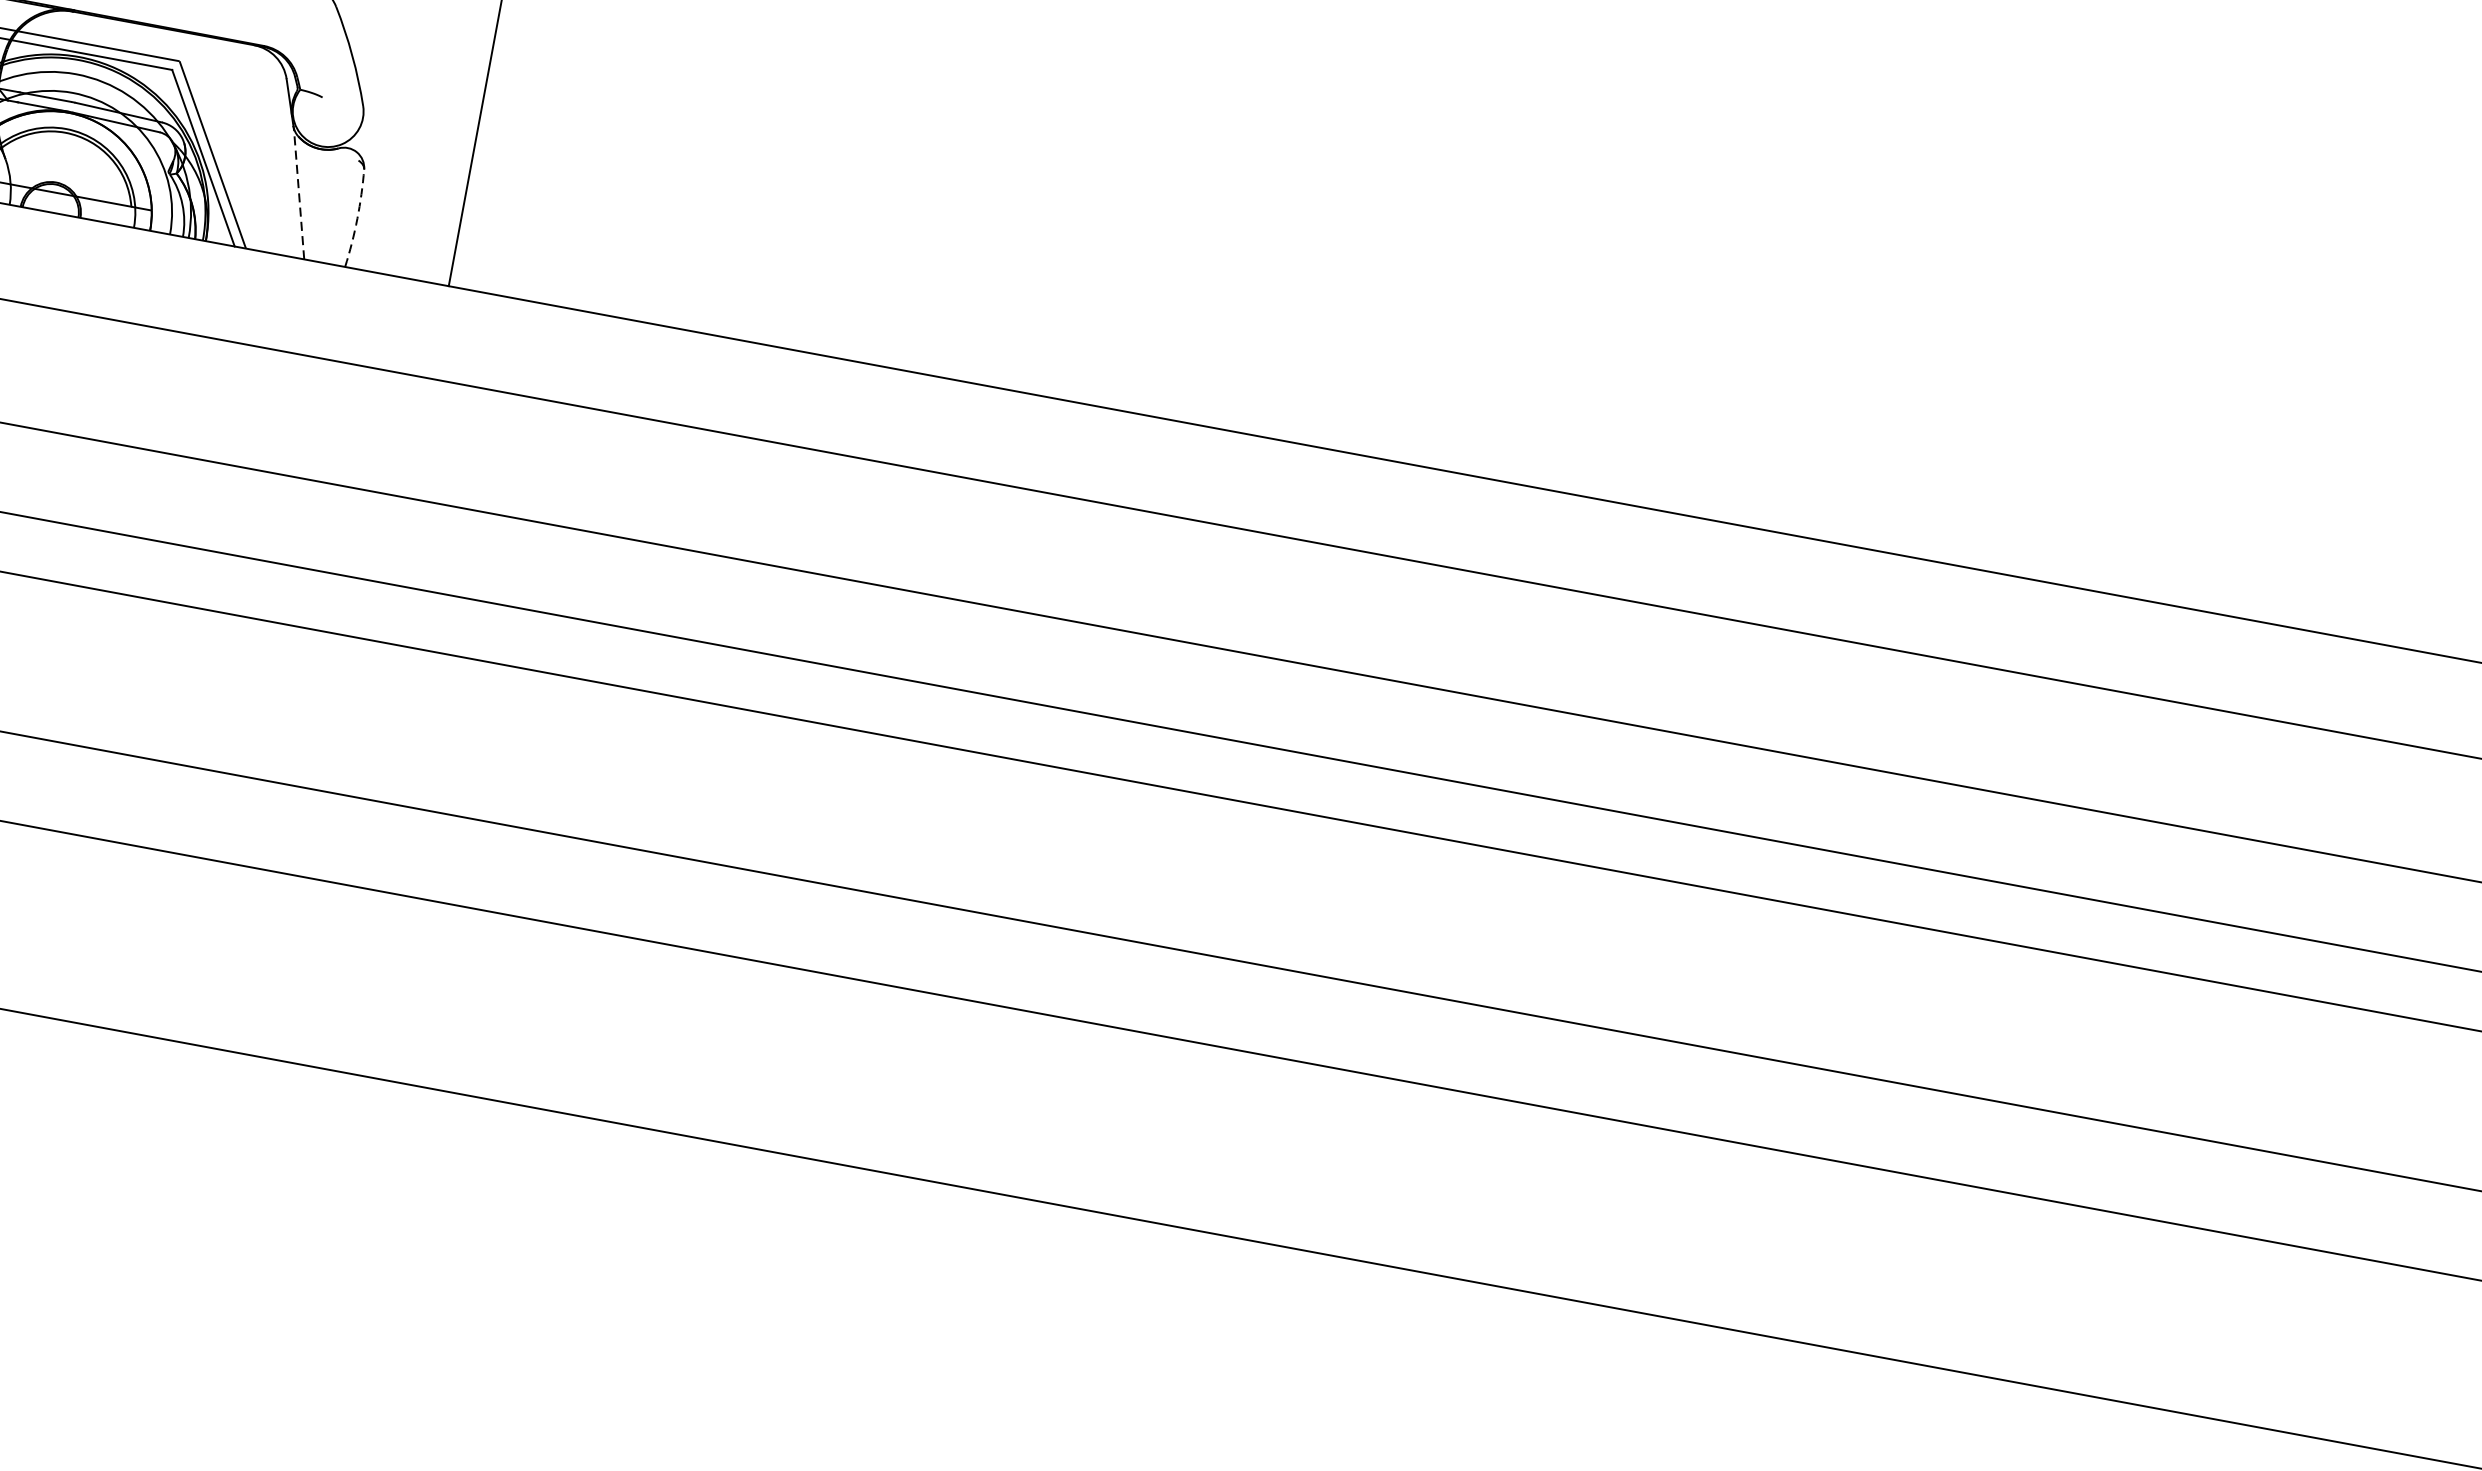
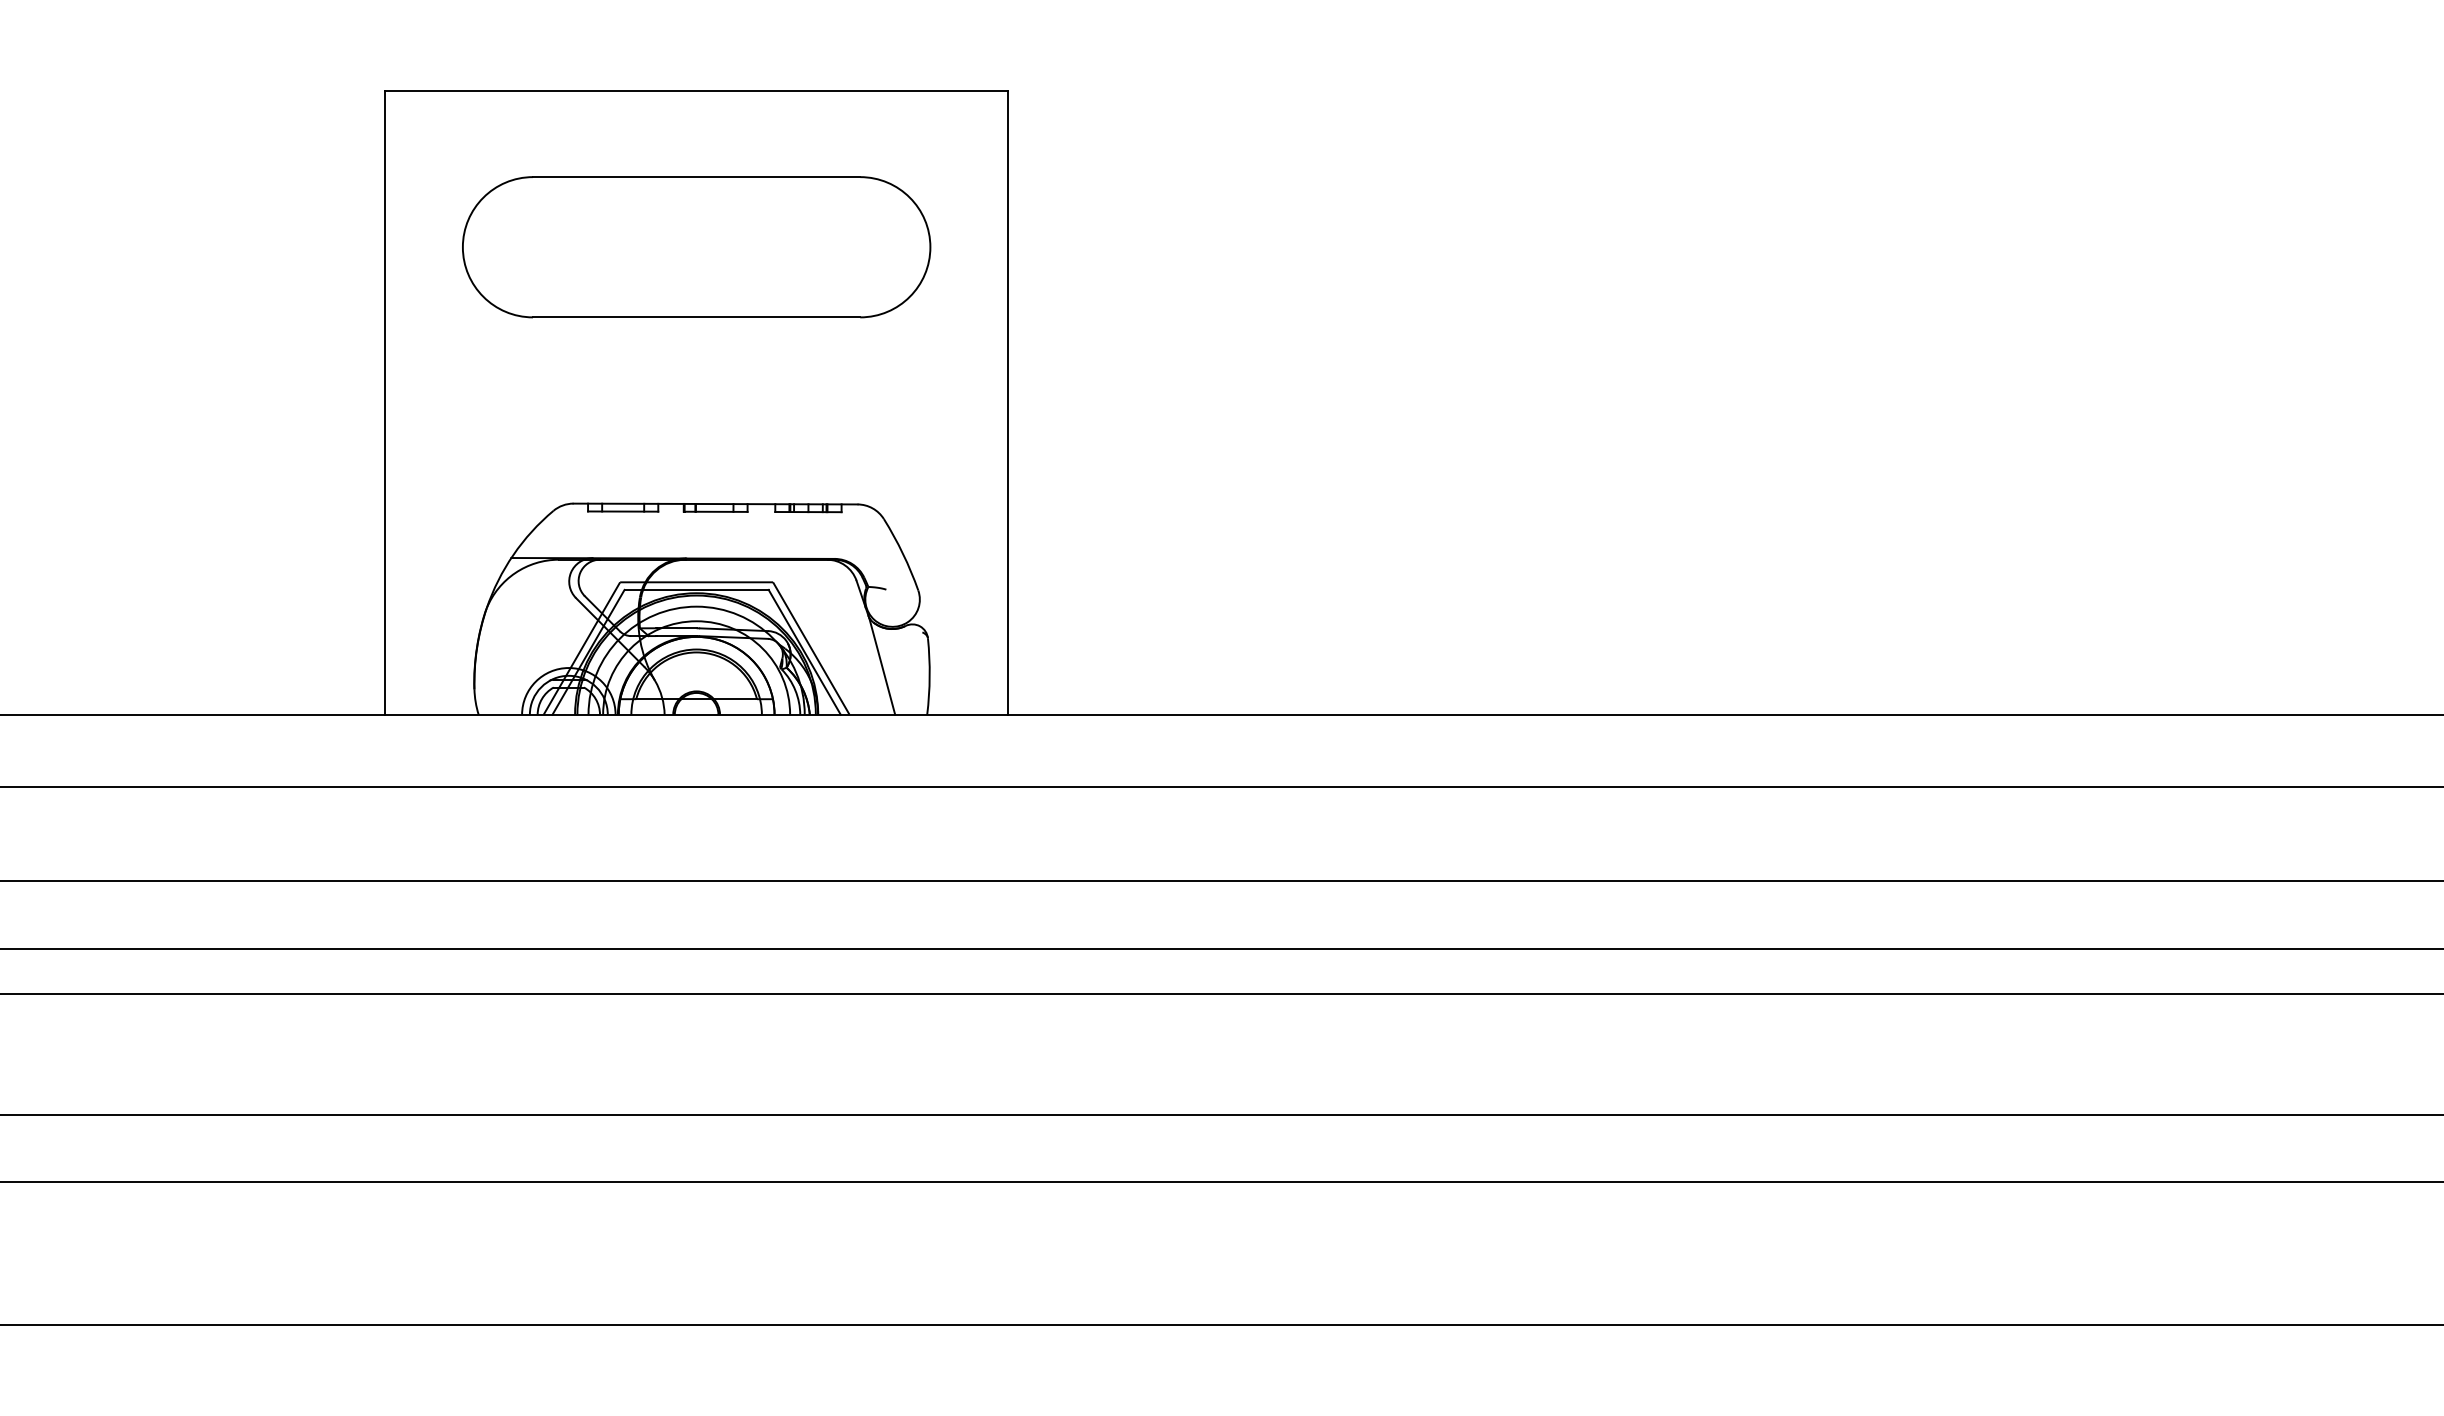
line: (299, 194) -> (882, 666), dashed -> solid
arc: (357, 218) -> (929, 676), dashed -> solid

